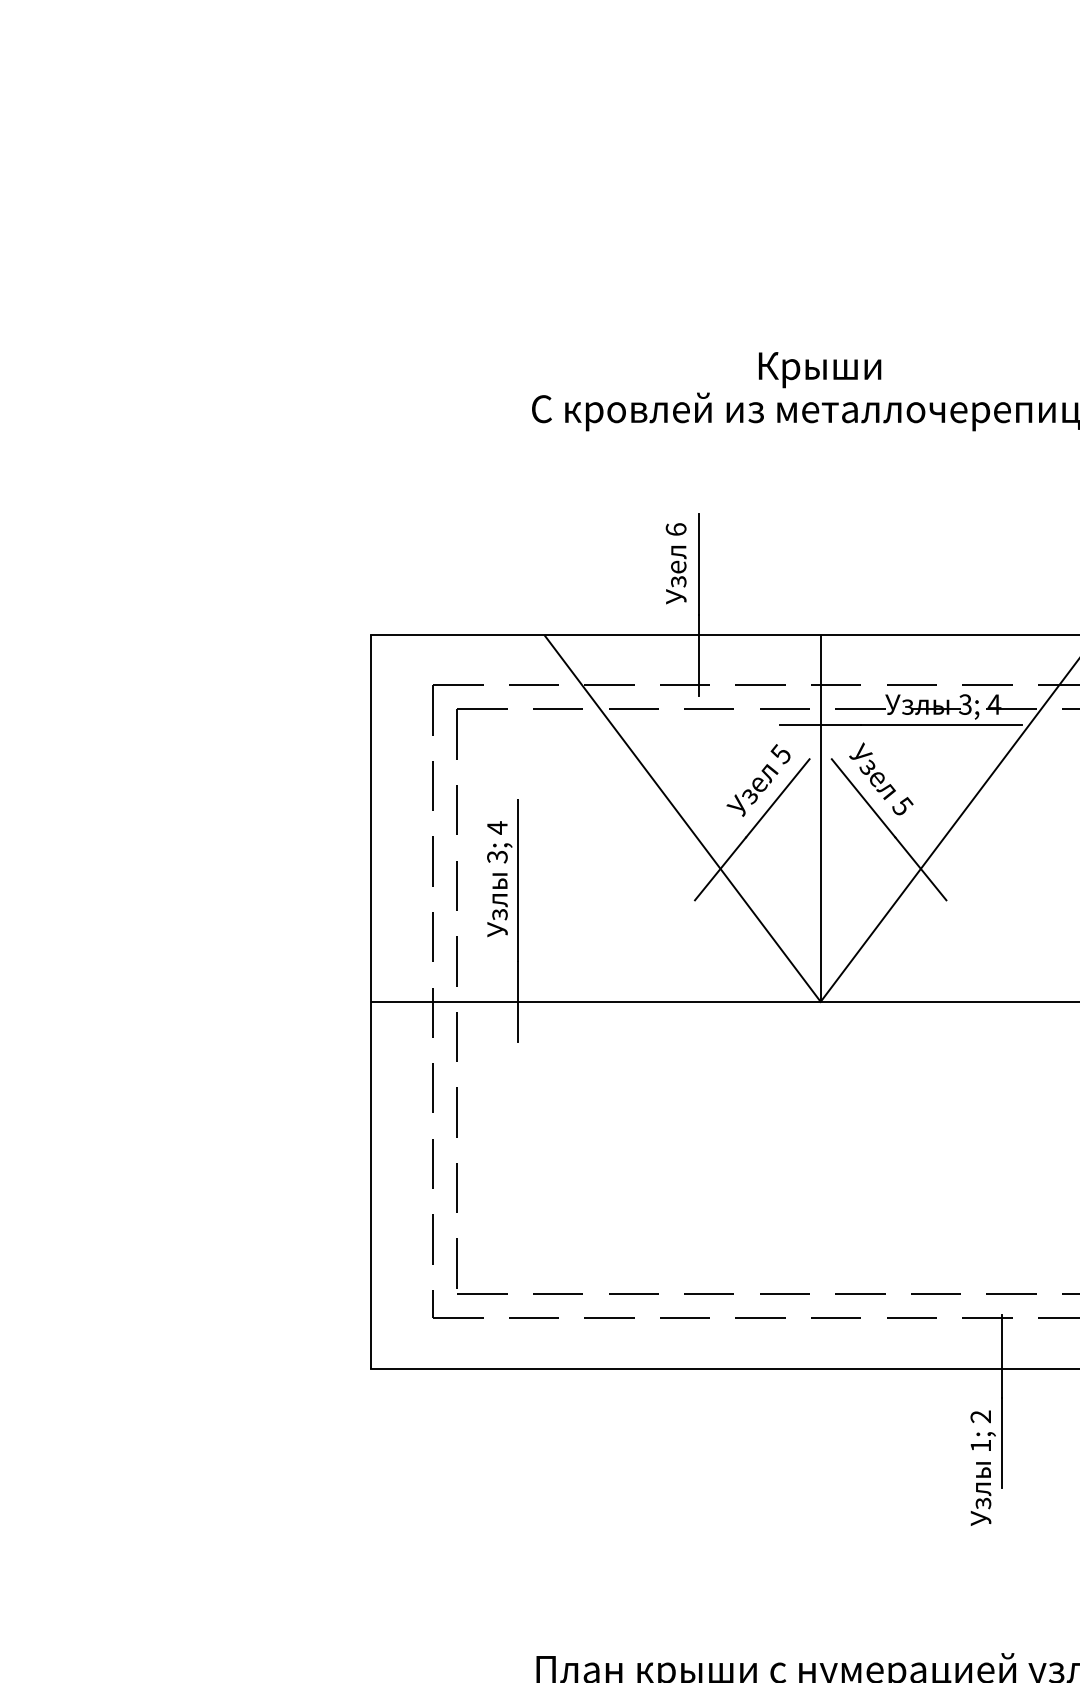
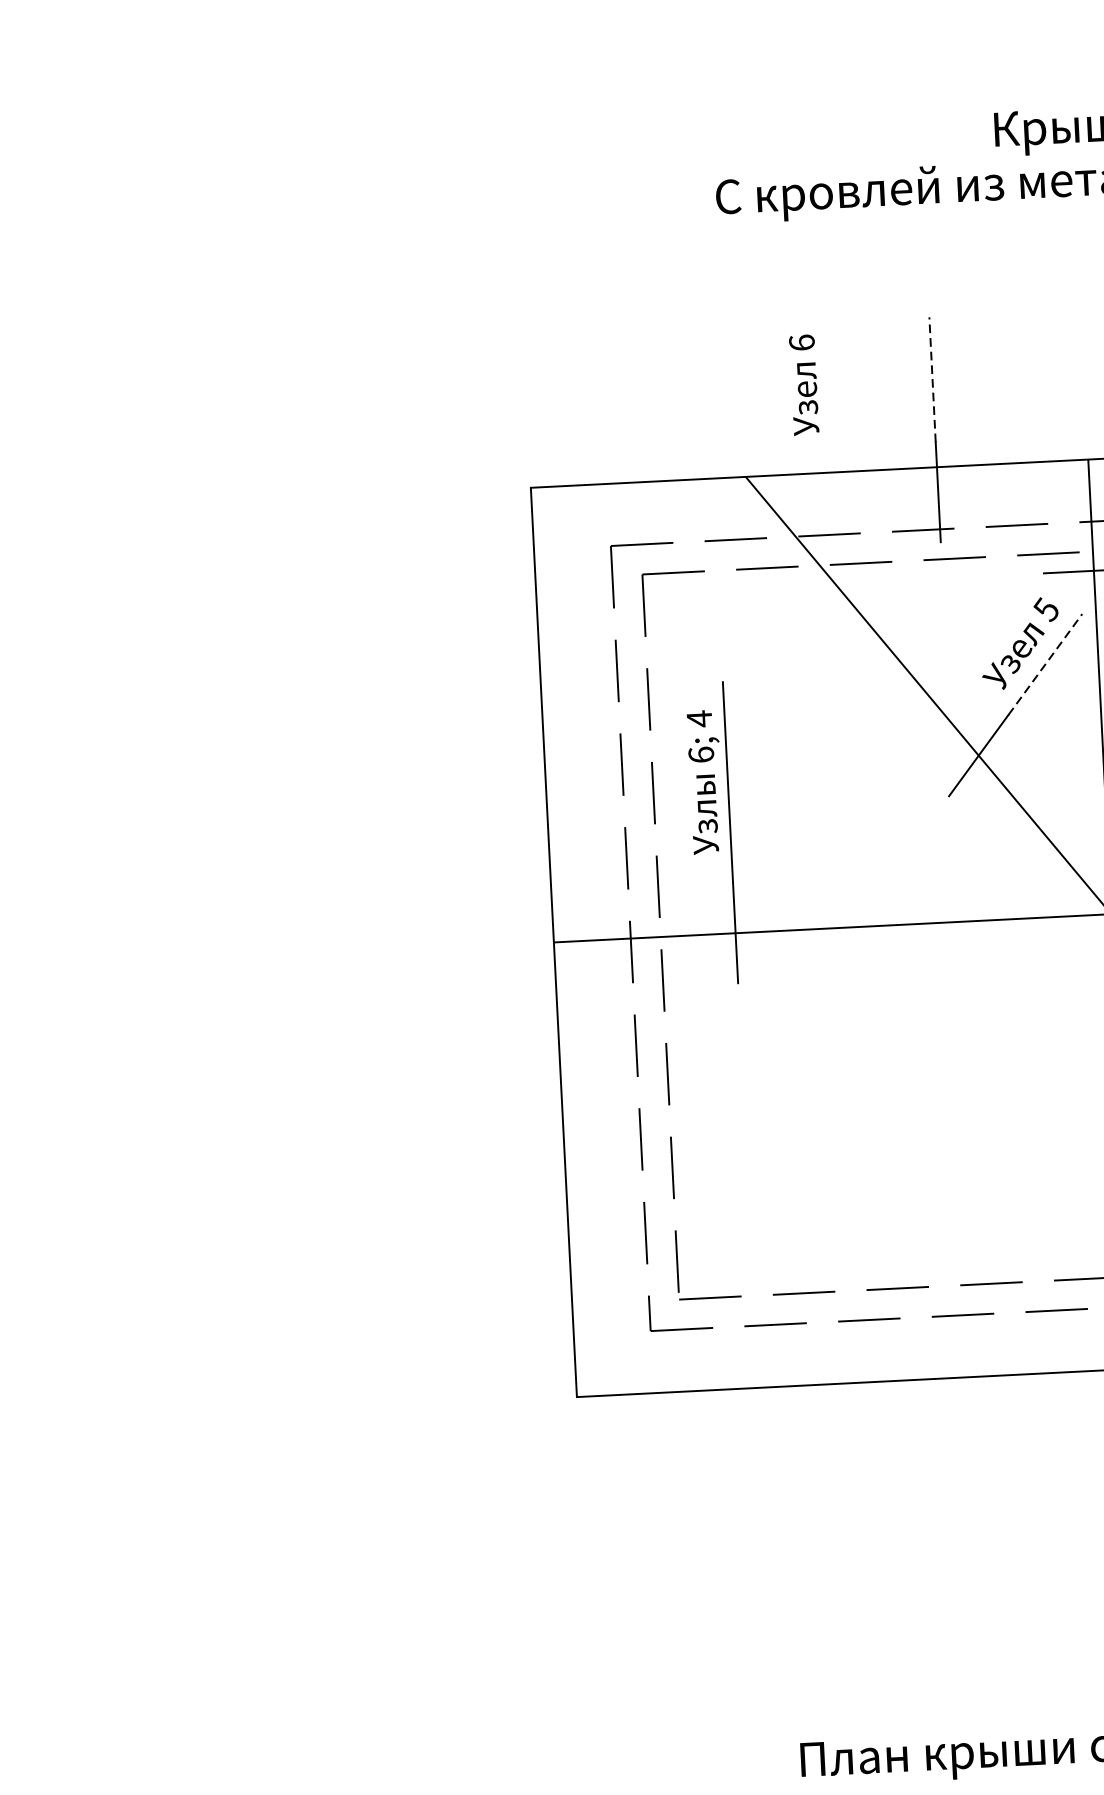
text: (675, 563) -> (803, 384), moved
line: (698, 564) -> (932, 379), solid -> dashed
line: (778, 797) -> (1046, 663), solid -> dashed
text: (497, 856) -> (701, 754), 3; -> 6;

